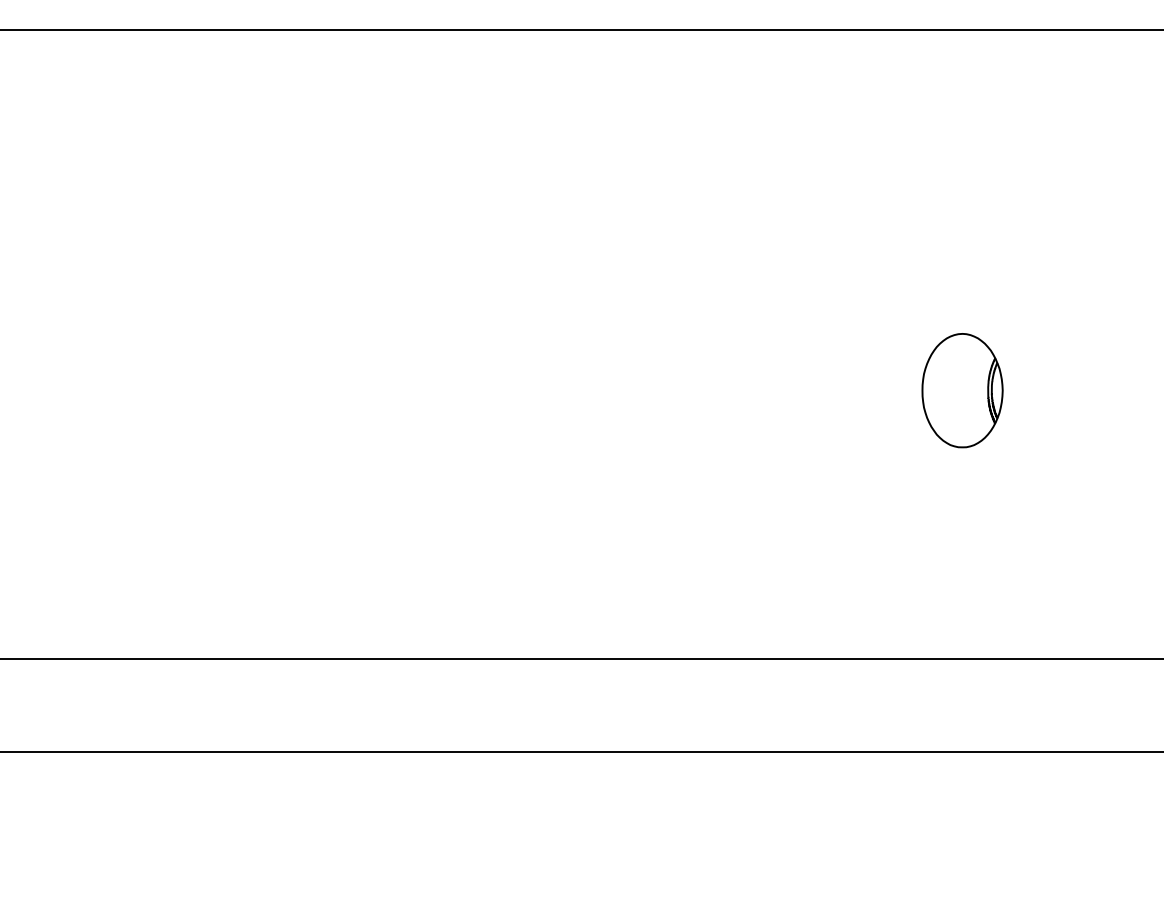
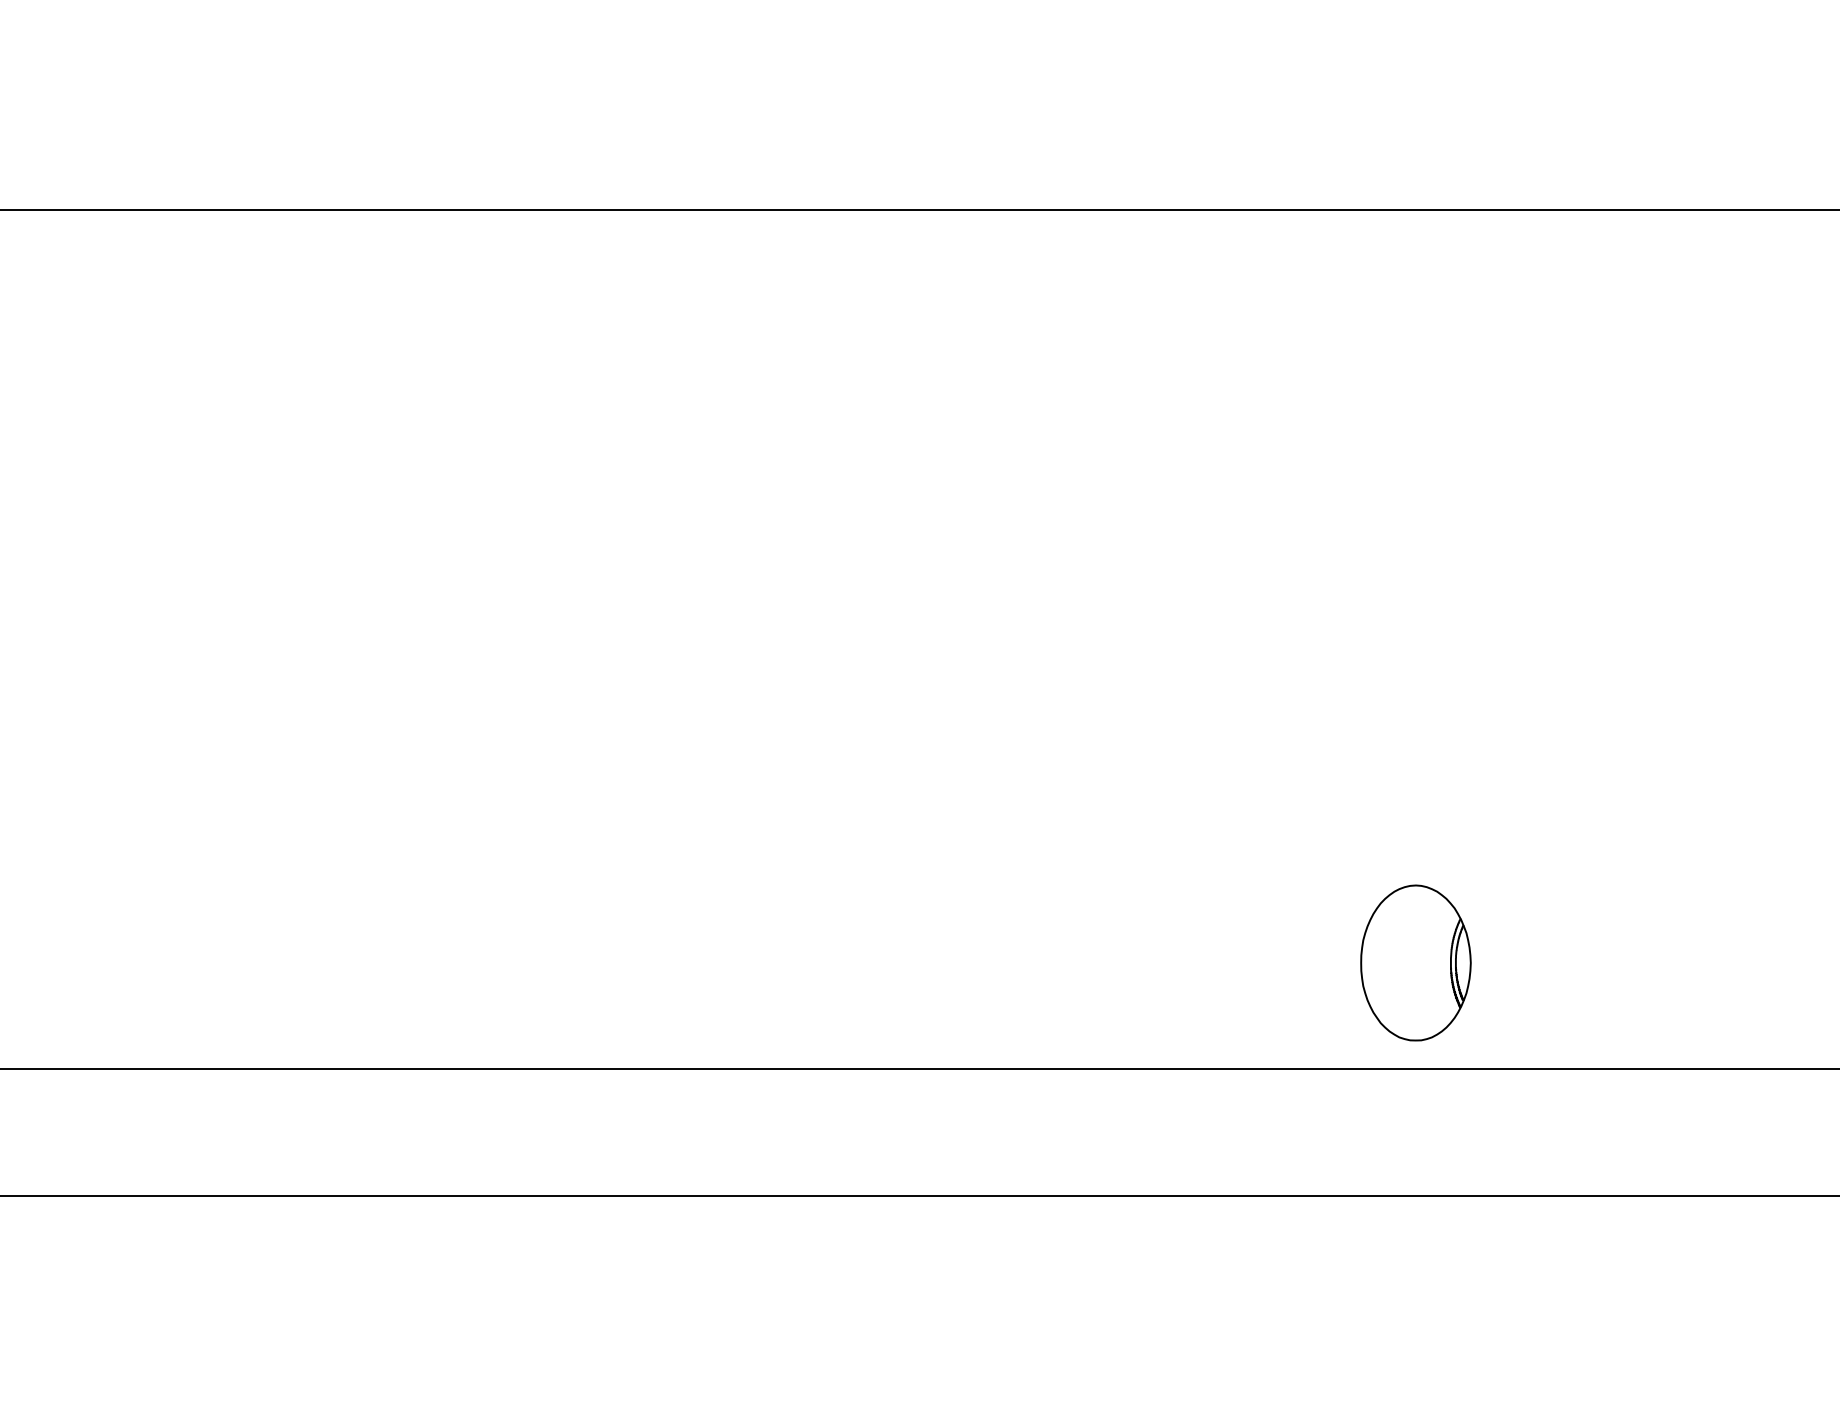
part: (962, 390) -> (1415, 962), moved

